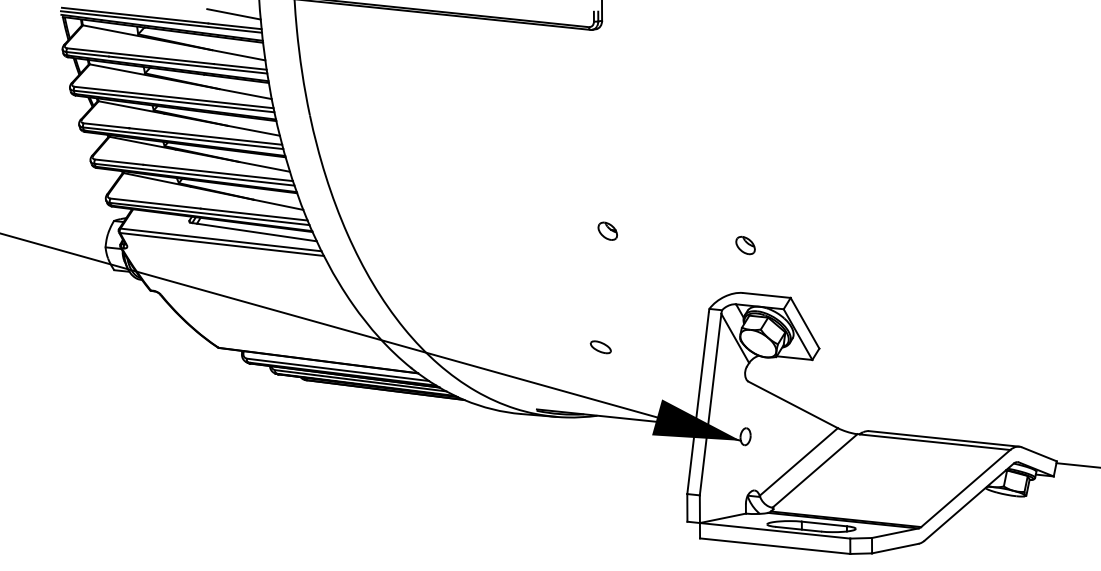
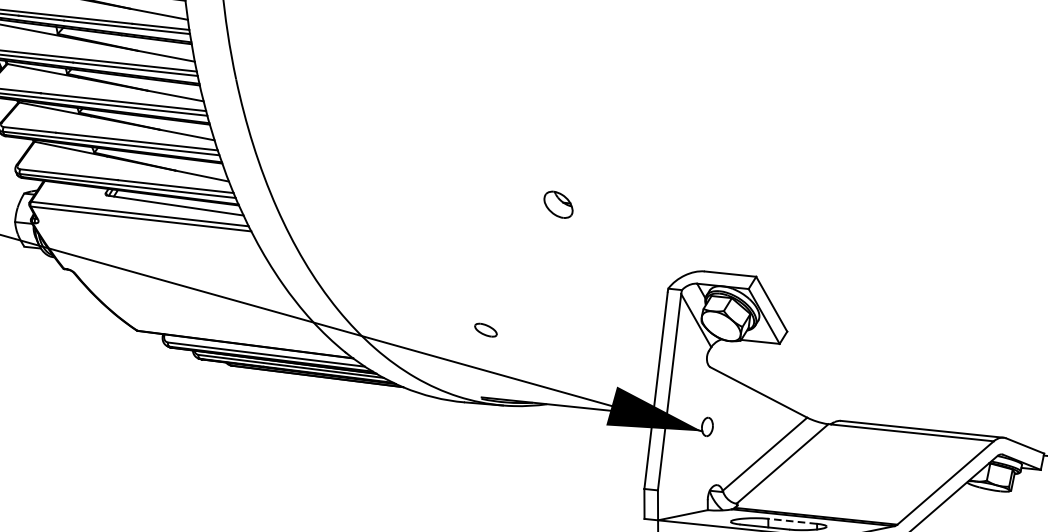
part: (607, 230) -> (558, 203), size x1.4
part: (745, 245) -> (707, 220), removed
part: (600, 347) -> (485, 330), moved
line: (824, 524) -> (792, 521), solid -> dashed

